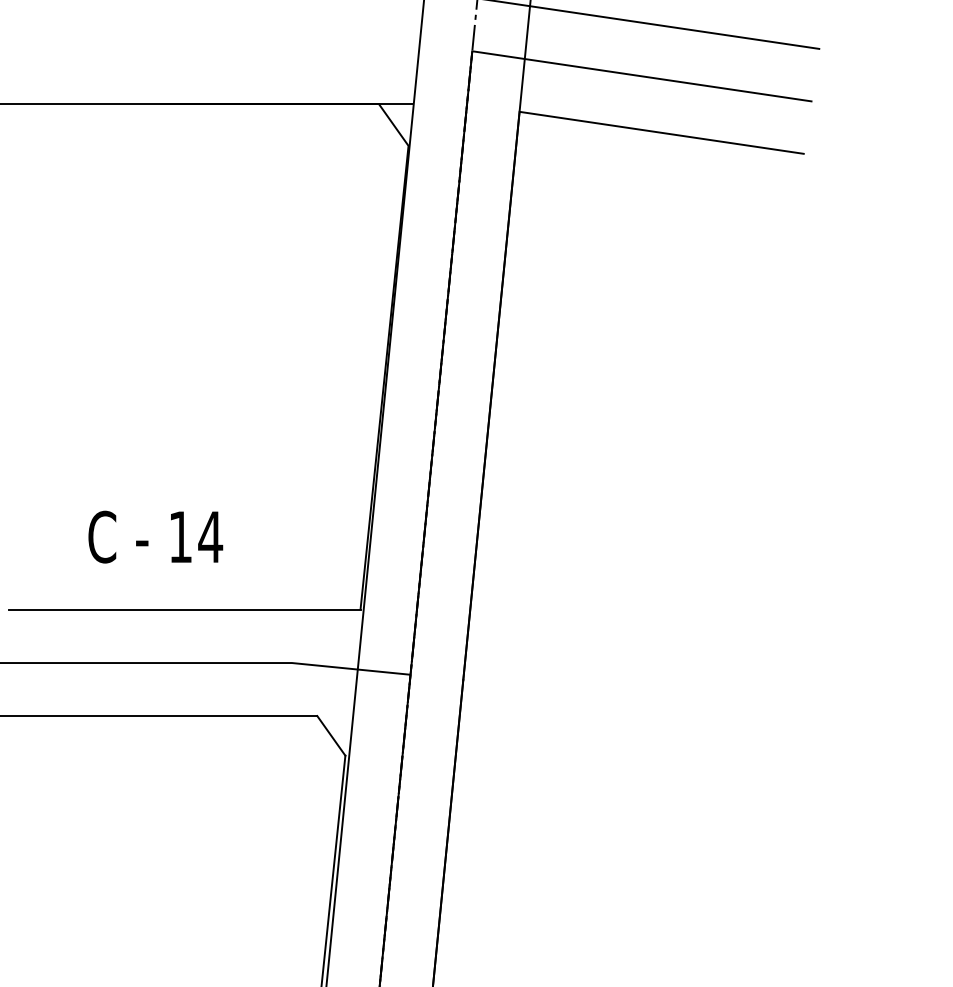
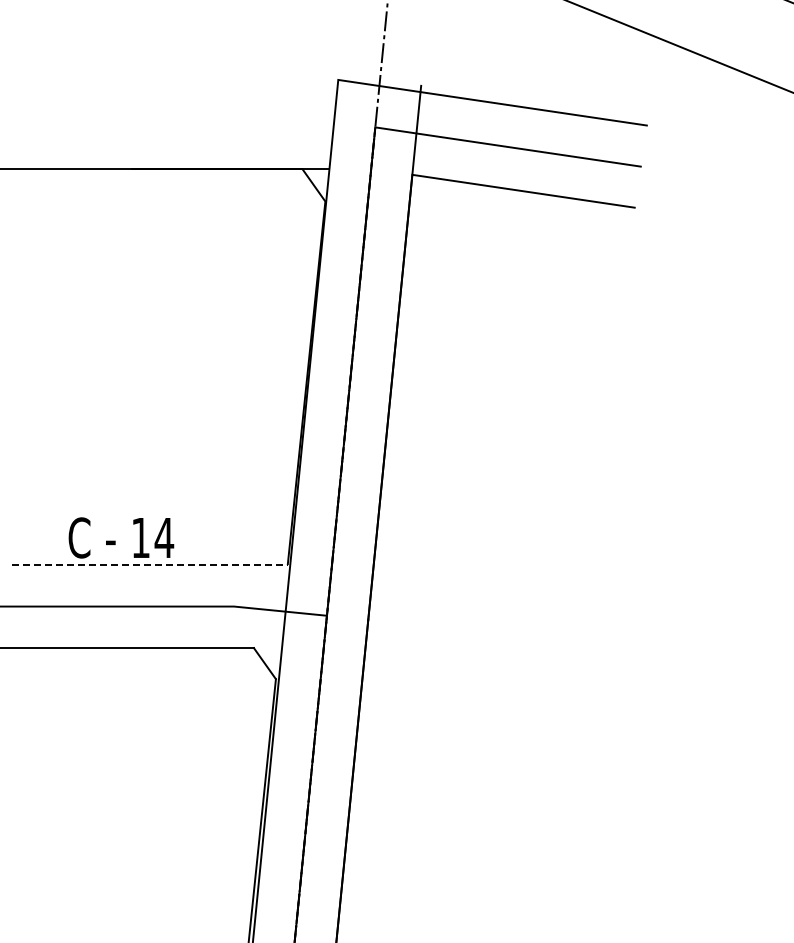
text: (155, 536) -> (121, 537), moved
line: (183, 610) -> (149, 565), solid -> dashed

